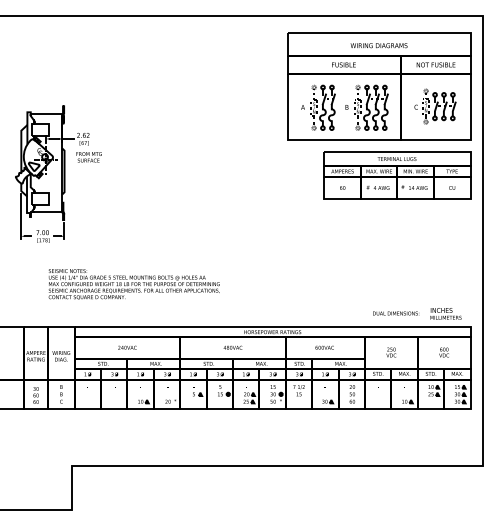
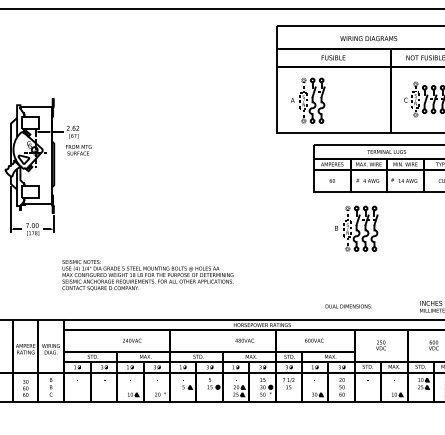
part: (366, 107) -> (356, 228), moved
text: (133, 284) -> (147, 275), moved
text: (396, 313) -> (349, 306), moved
text: (127, 347) -> (132, 340), moved
text: (232, 347) -> (244, 340), moved

